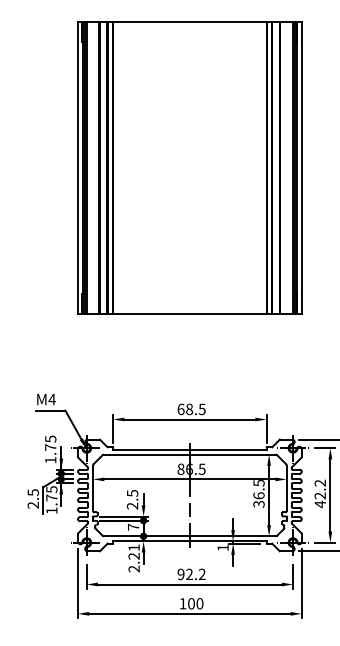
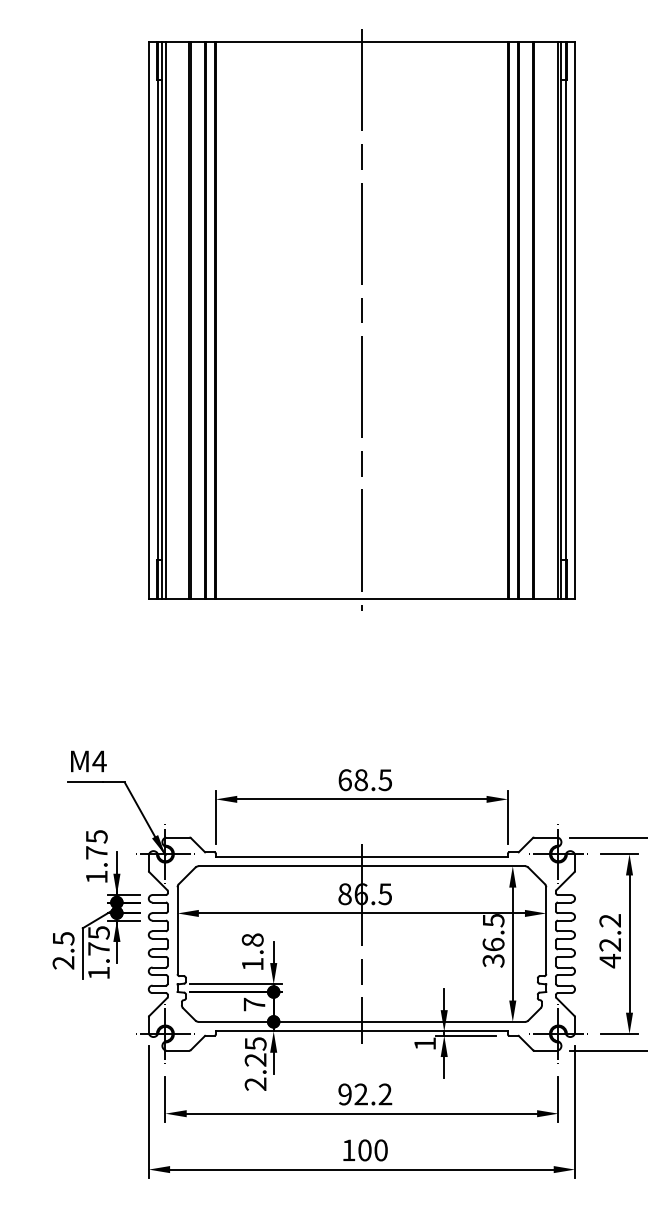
line: (189, 167) -> (361, 319), added
text: (132, 499) -> (252, 951), 2.5 -> 1.8
text: (133, 547) -> (254, 1043), 2.21 -> 2.25

